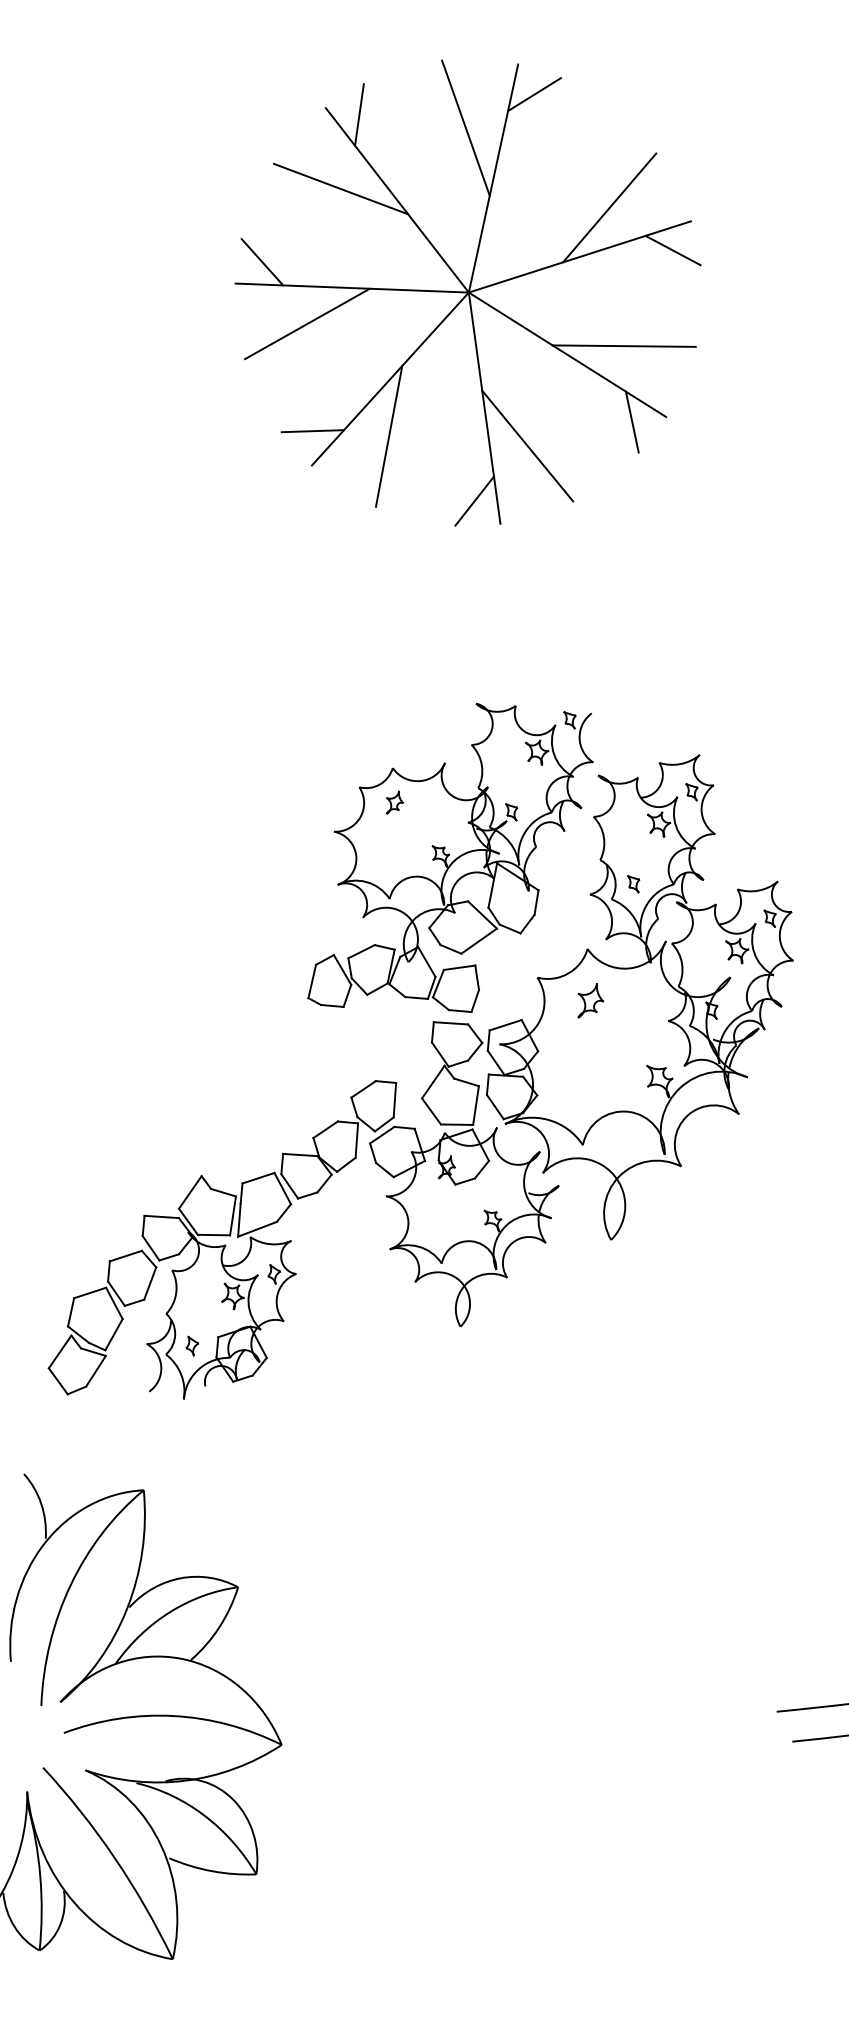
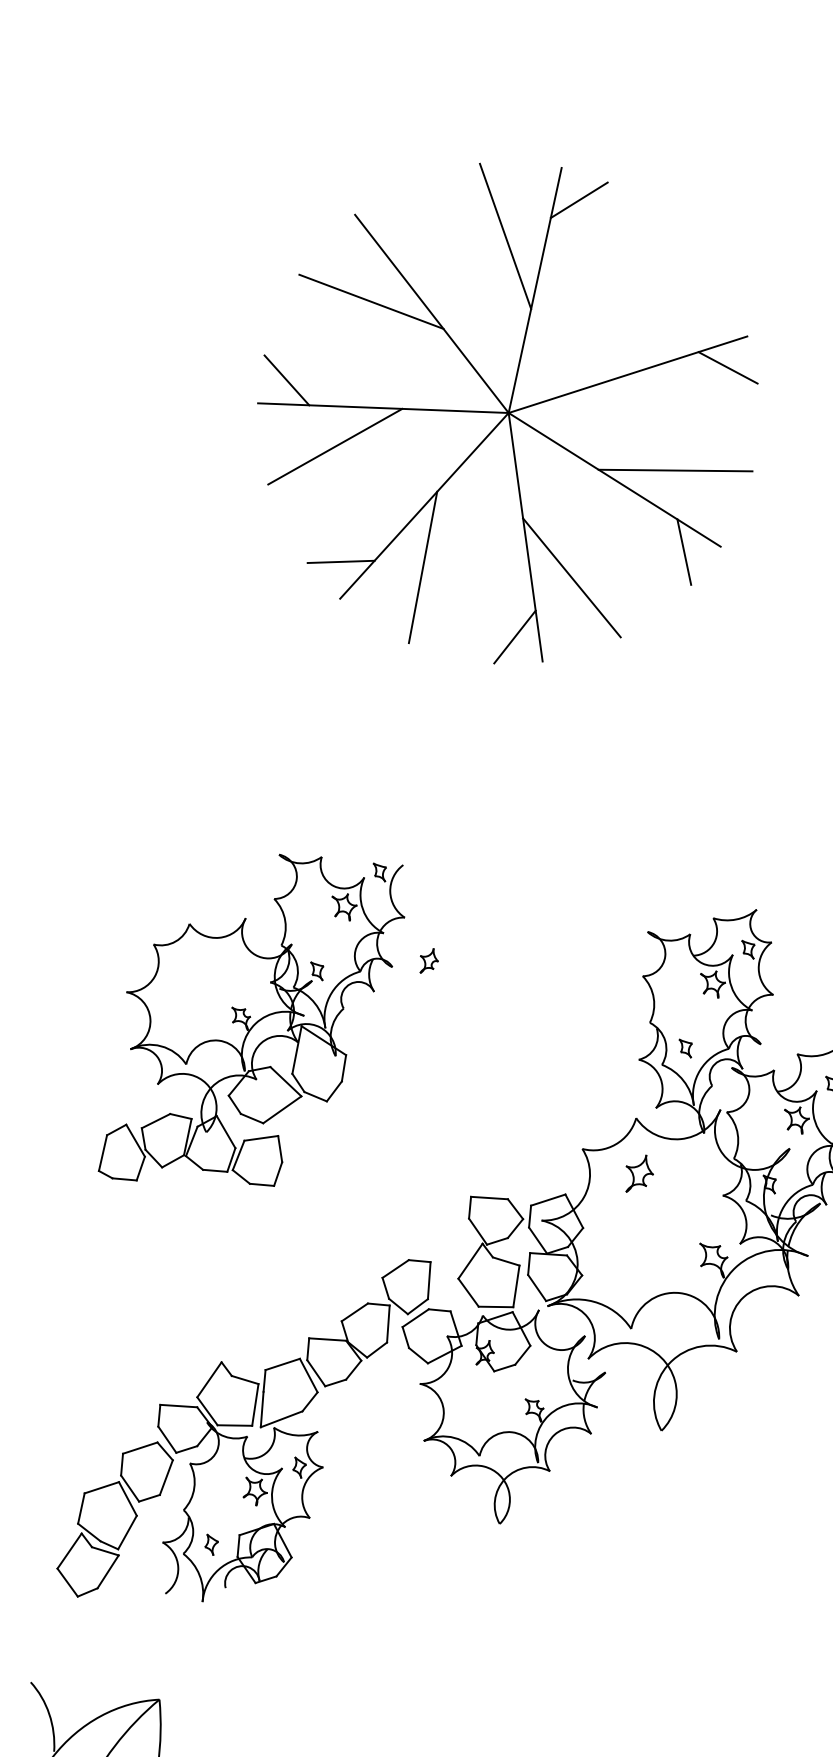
line: (359, 114) -> (391, 221), removed
line: (609, 207) -> (659, 321), removed
part: (450, 857) -> (251, 1019), moved

